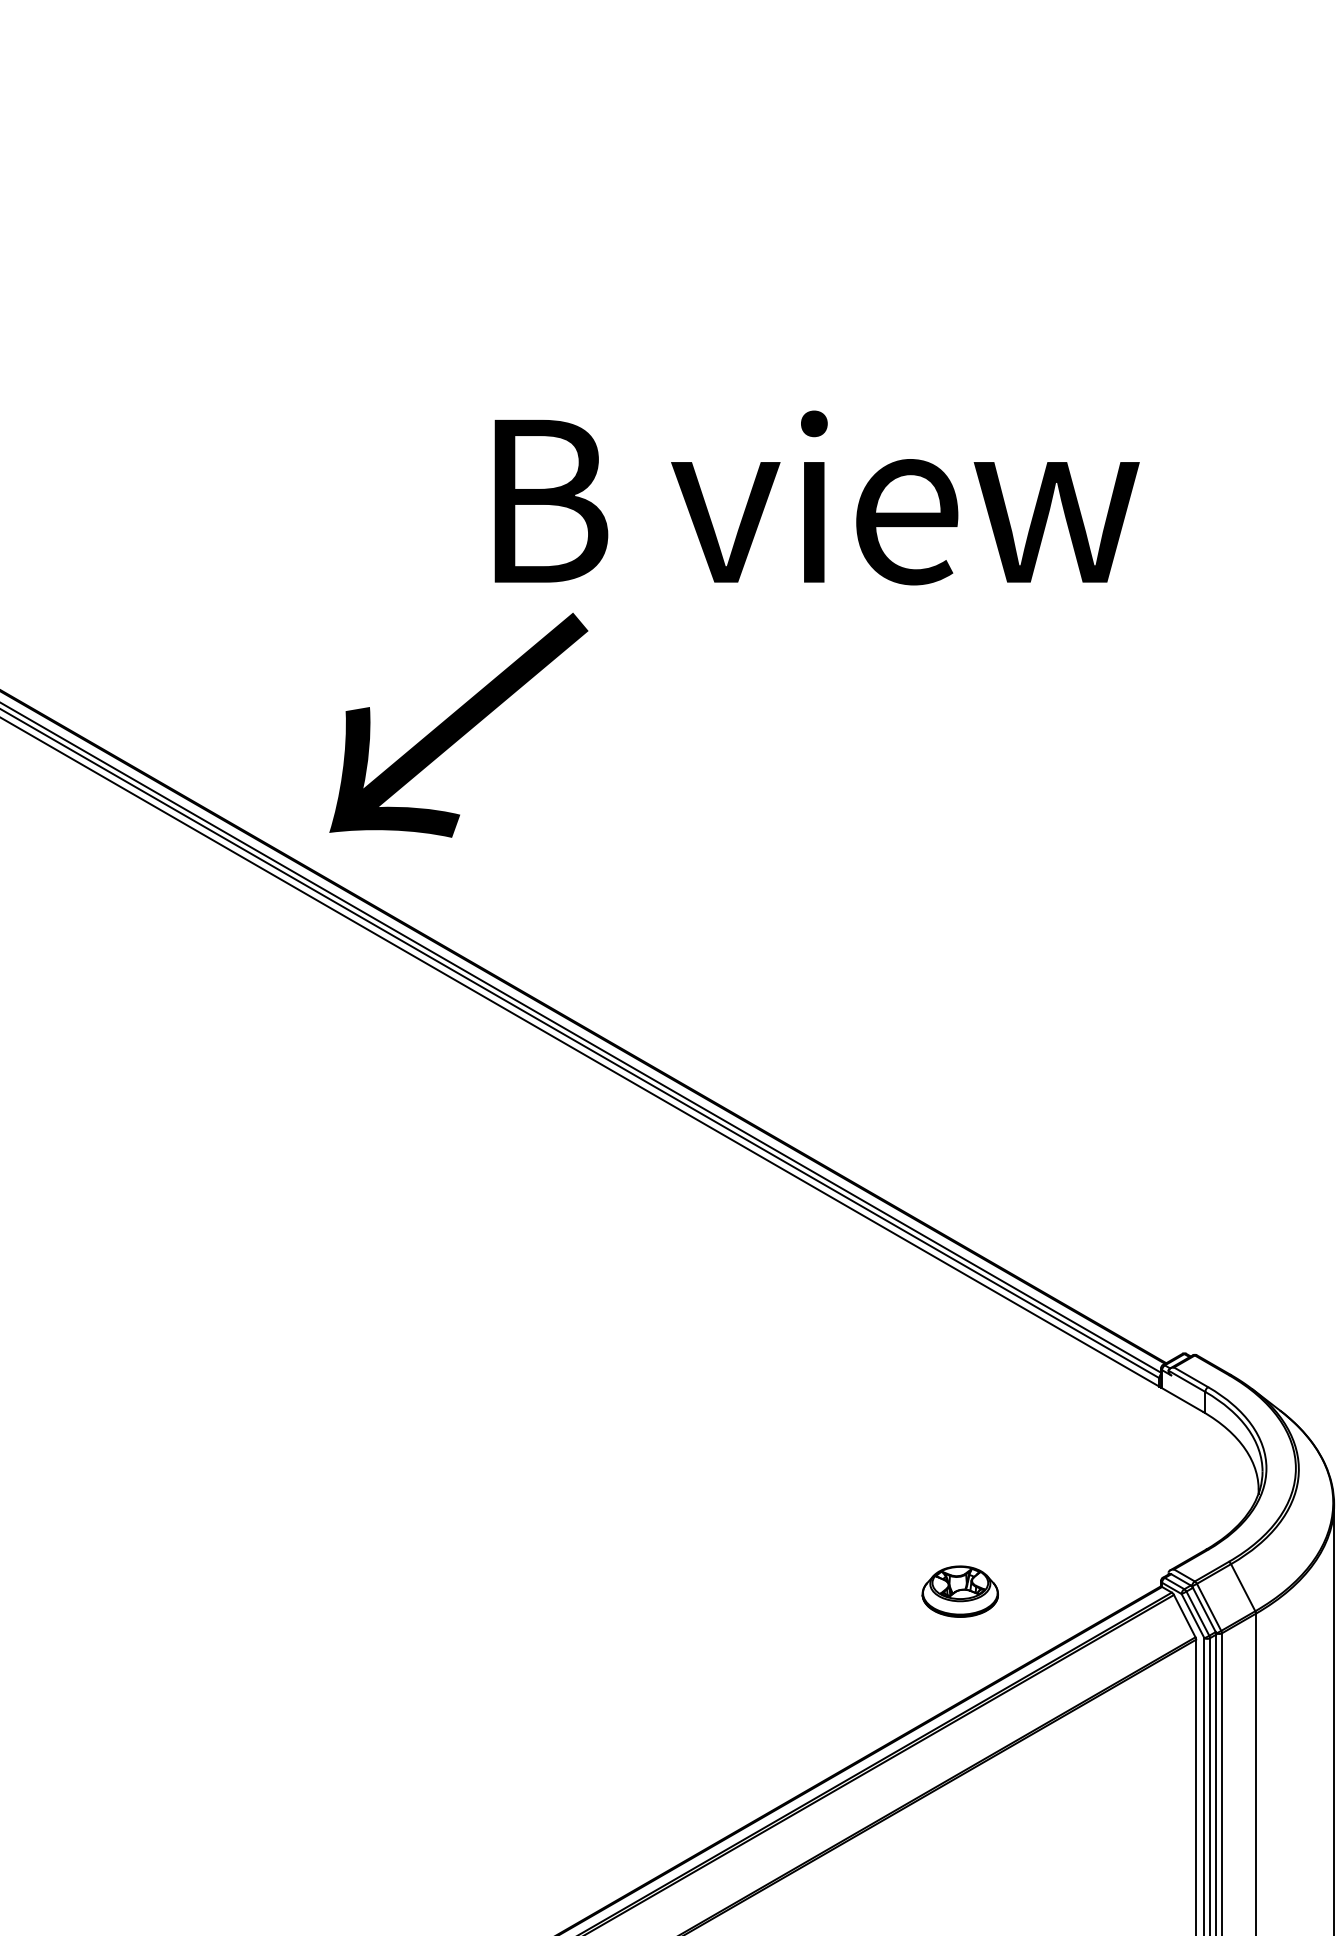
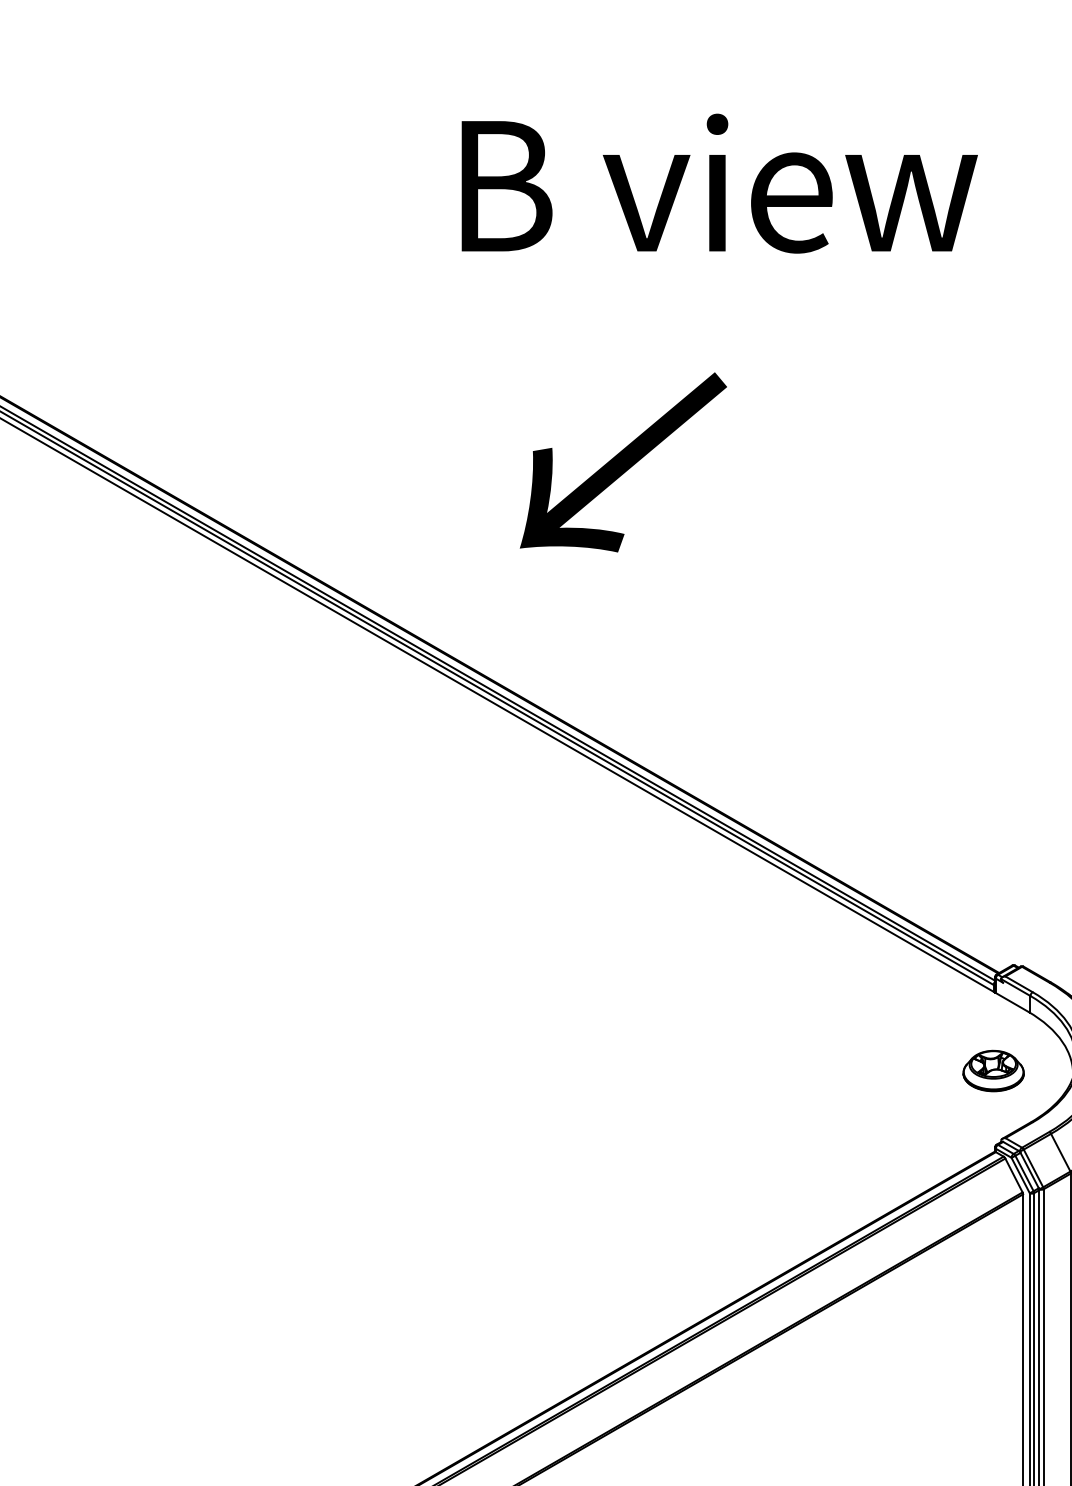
text: (816, 497) -> (719, 183), moved
text: (458, 724) -> (623, 461), moved
part: (959, 1591) -> (992, 1070), moved

